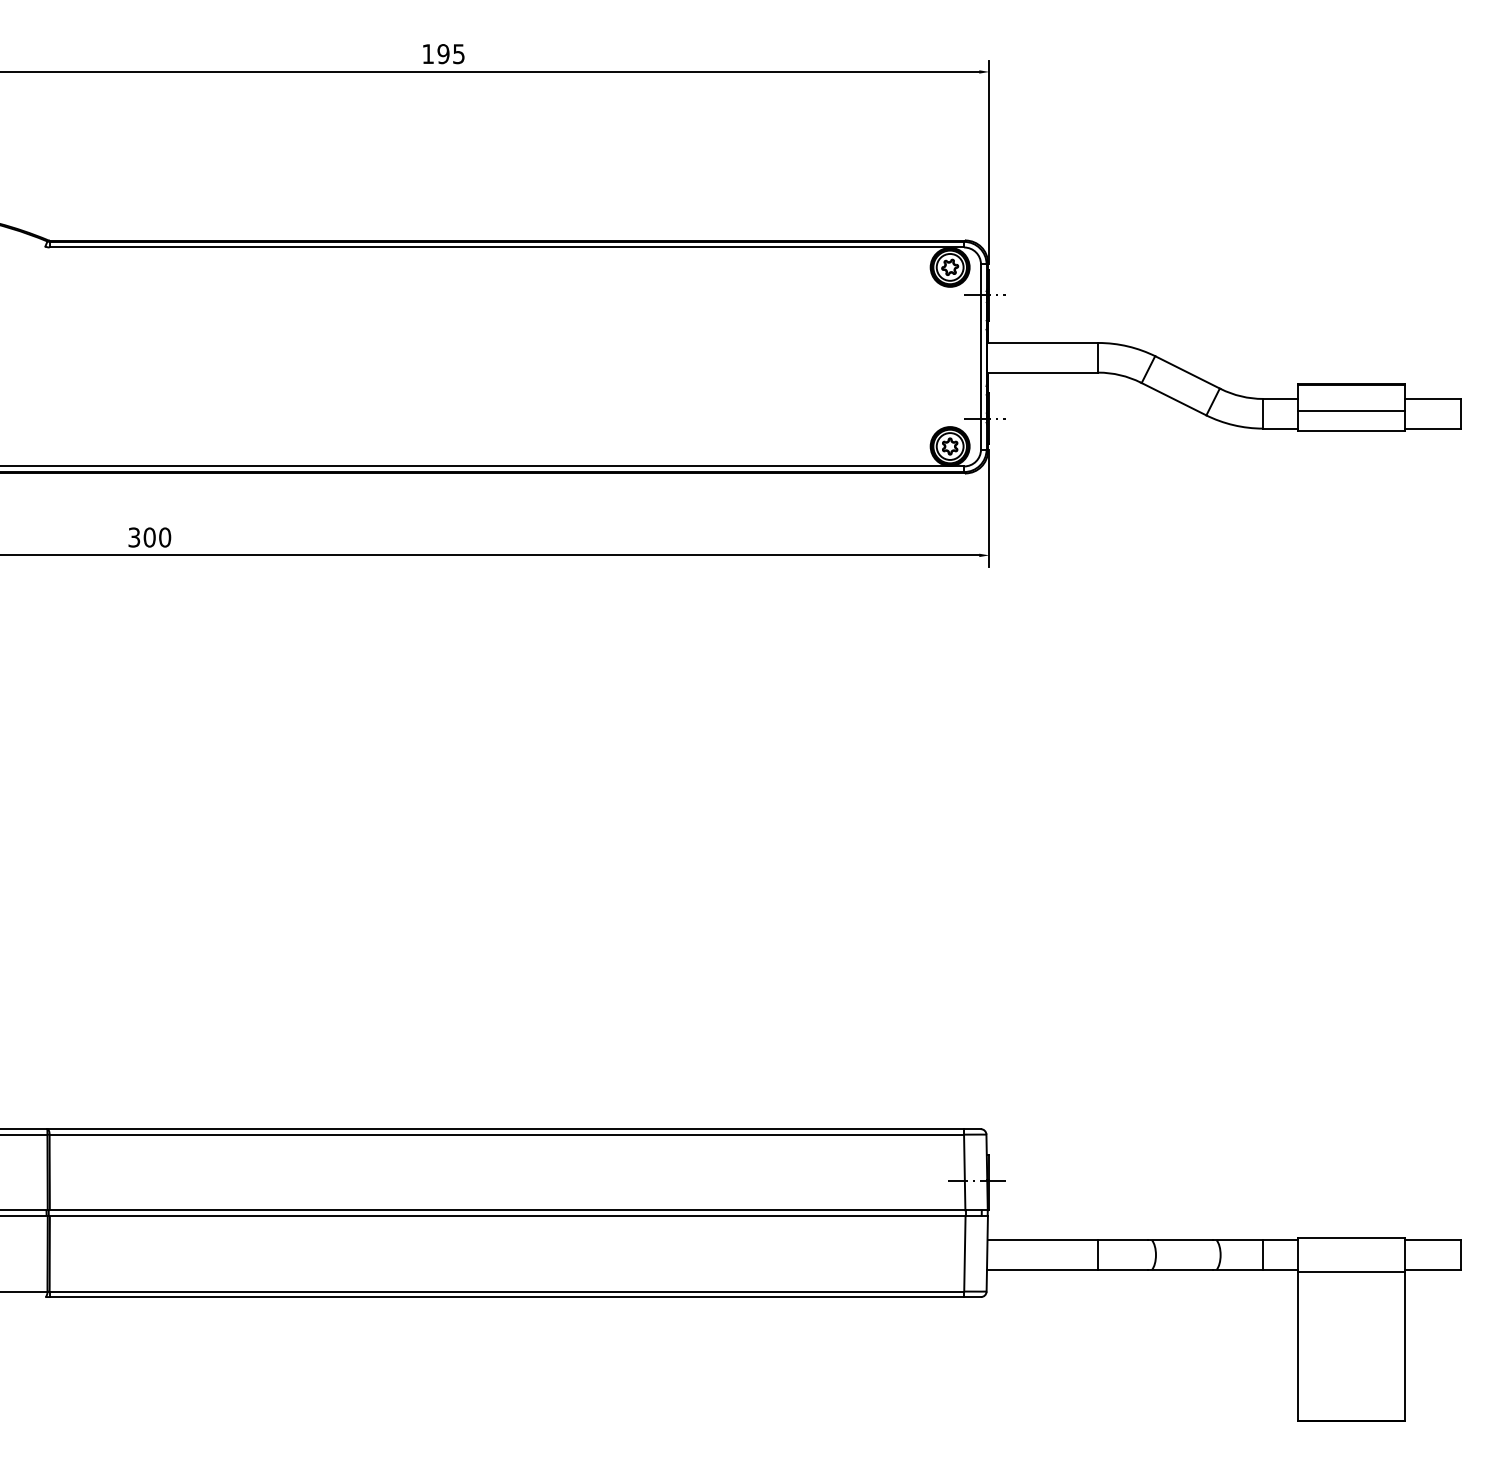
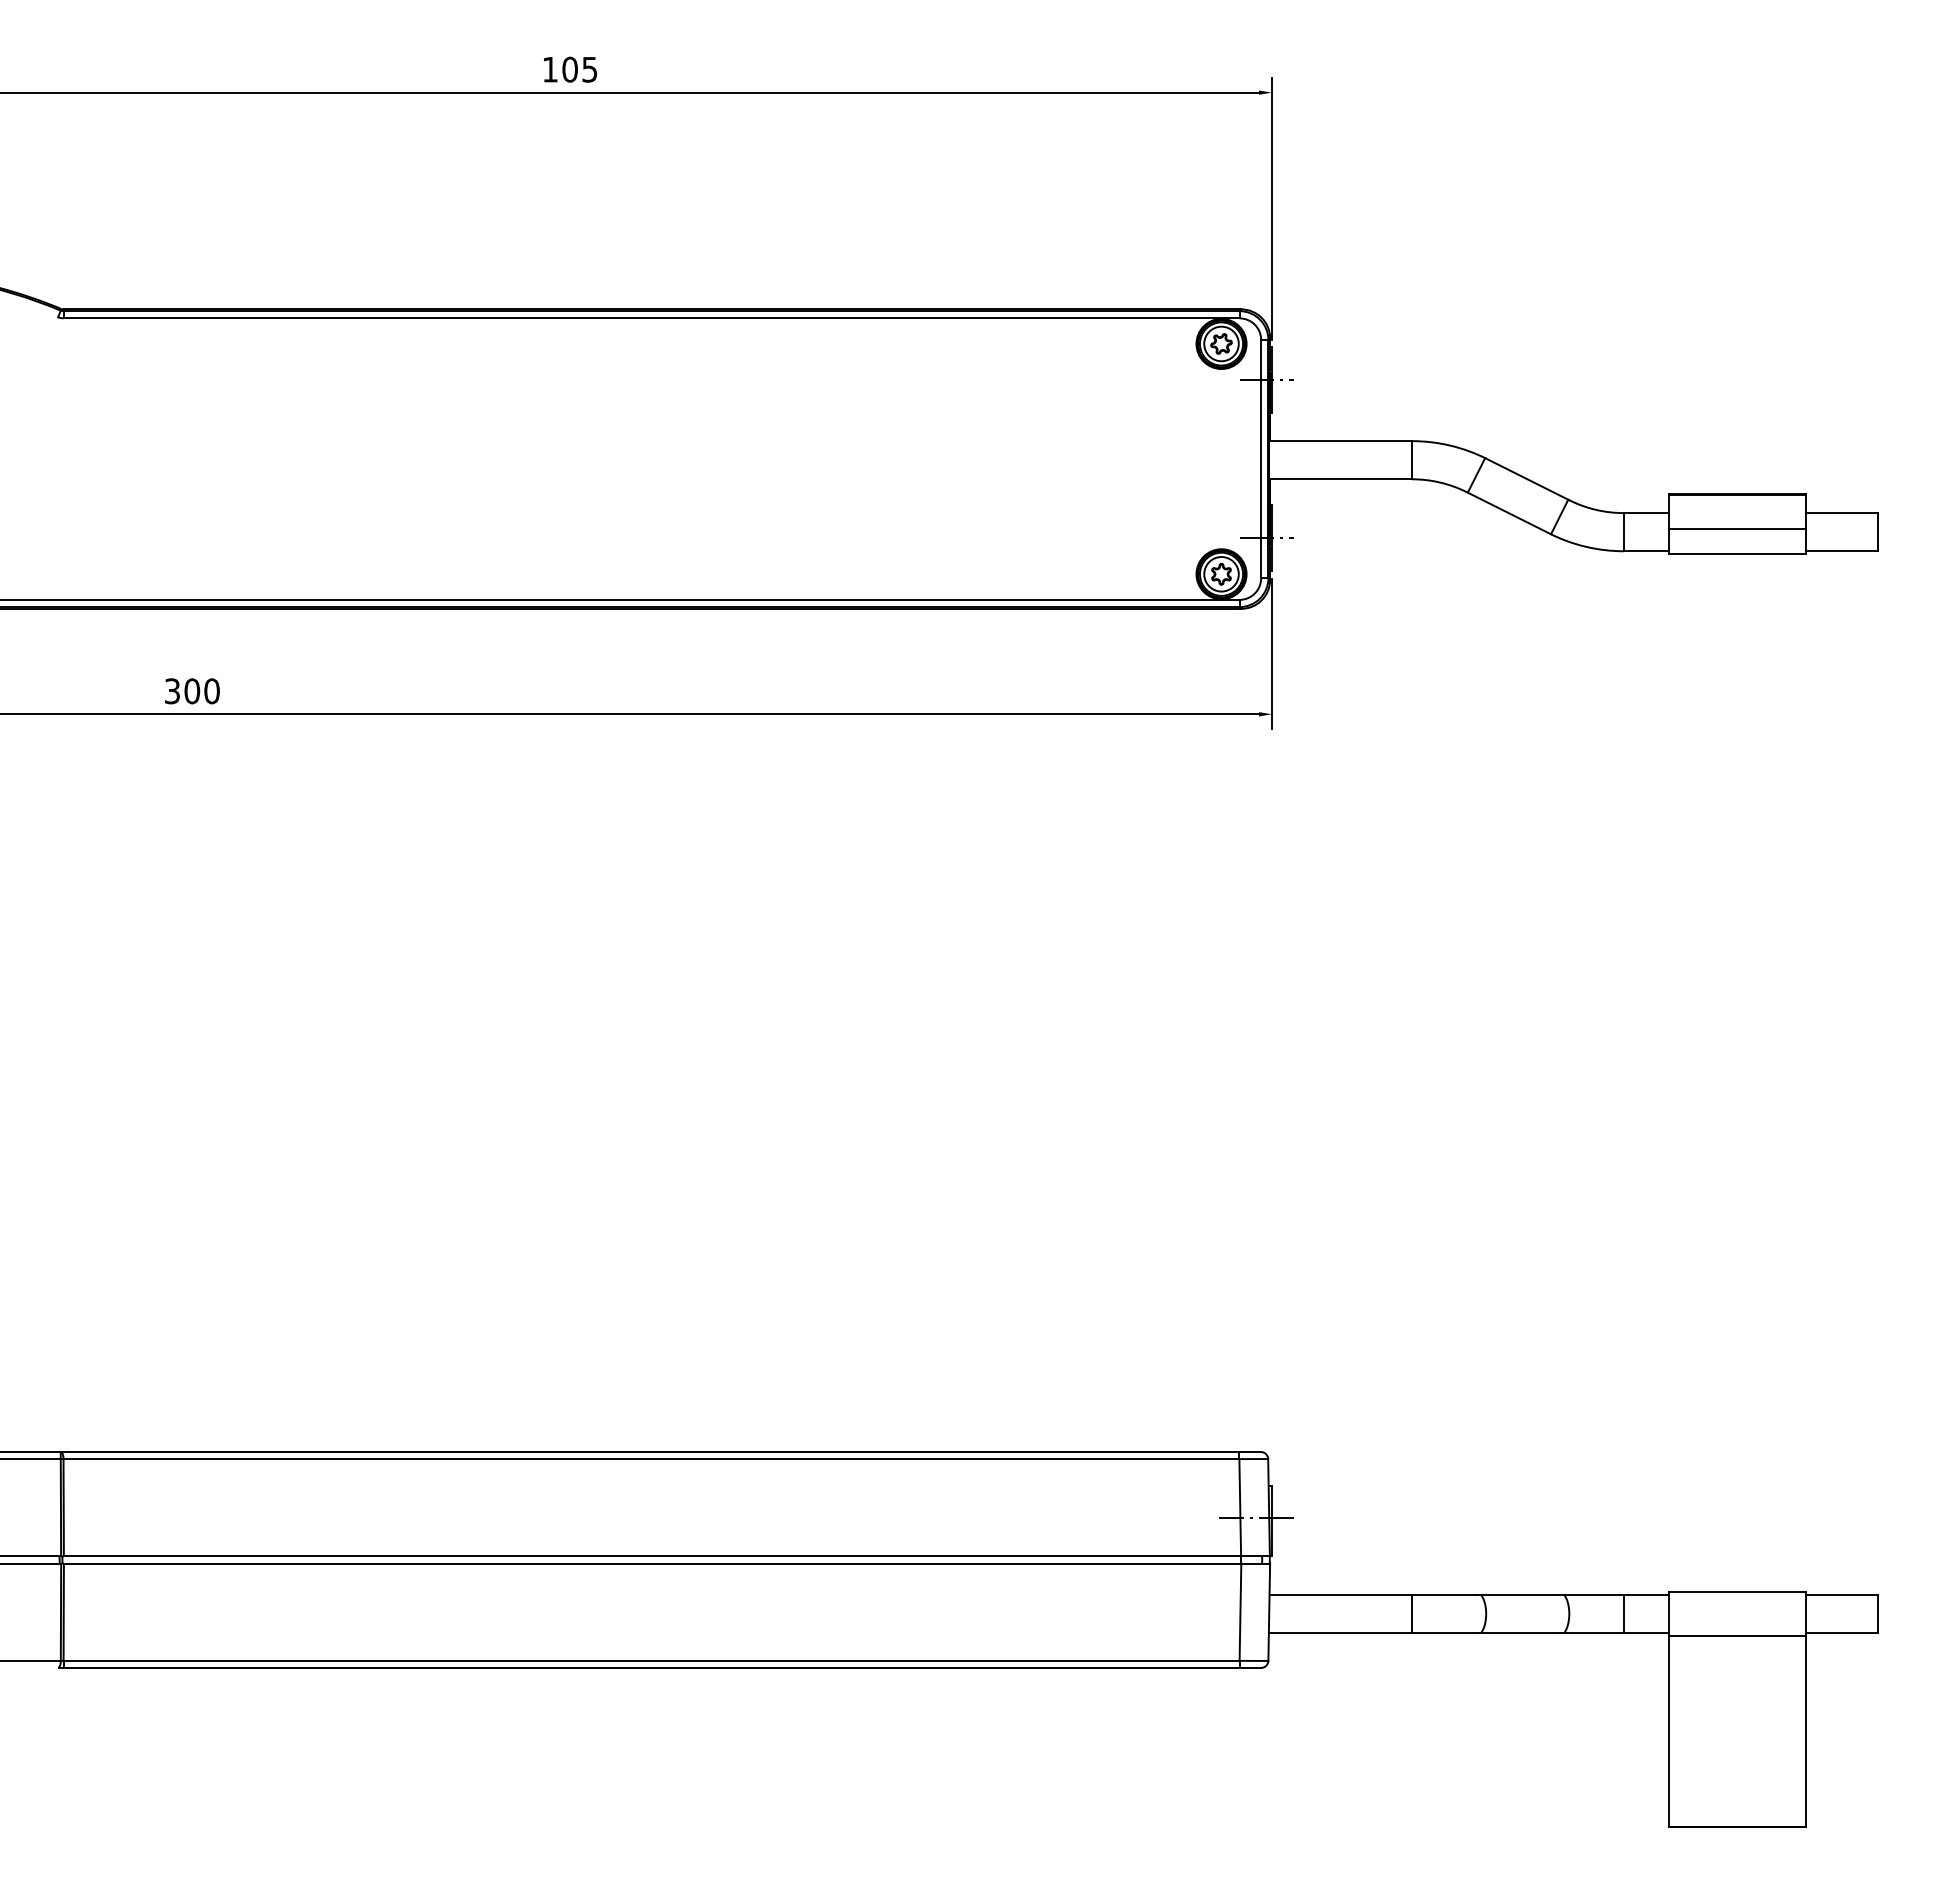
text: (443, 53) -> (569, 69), 195 -> 105

